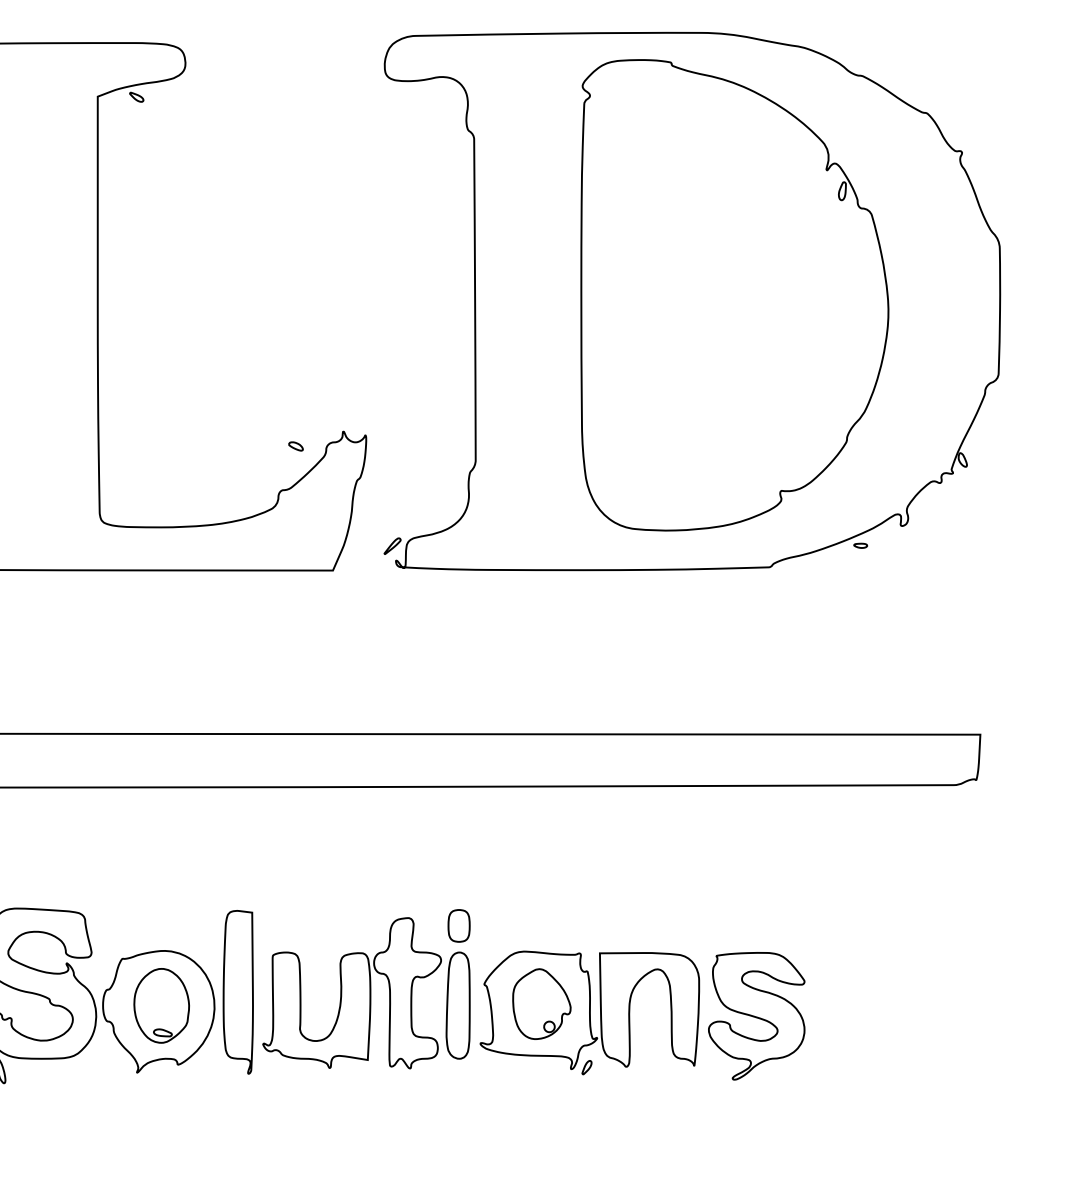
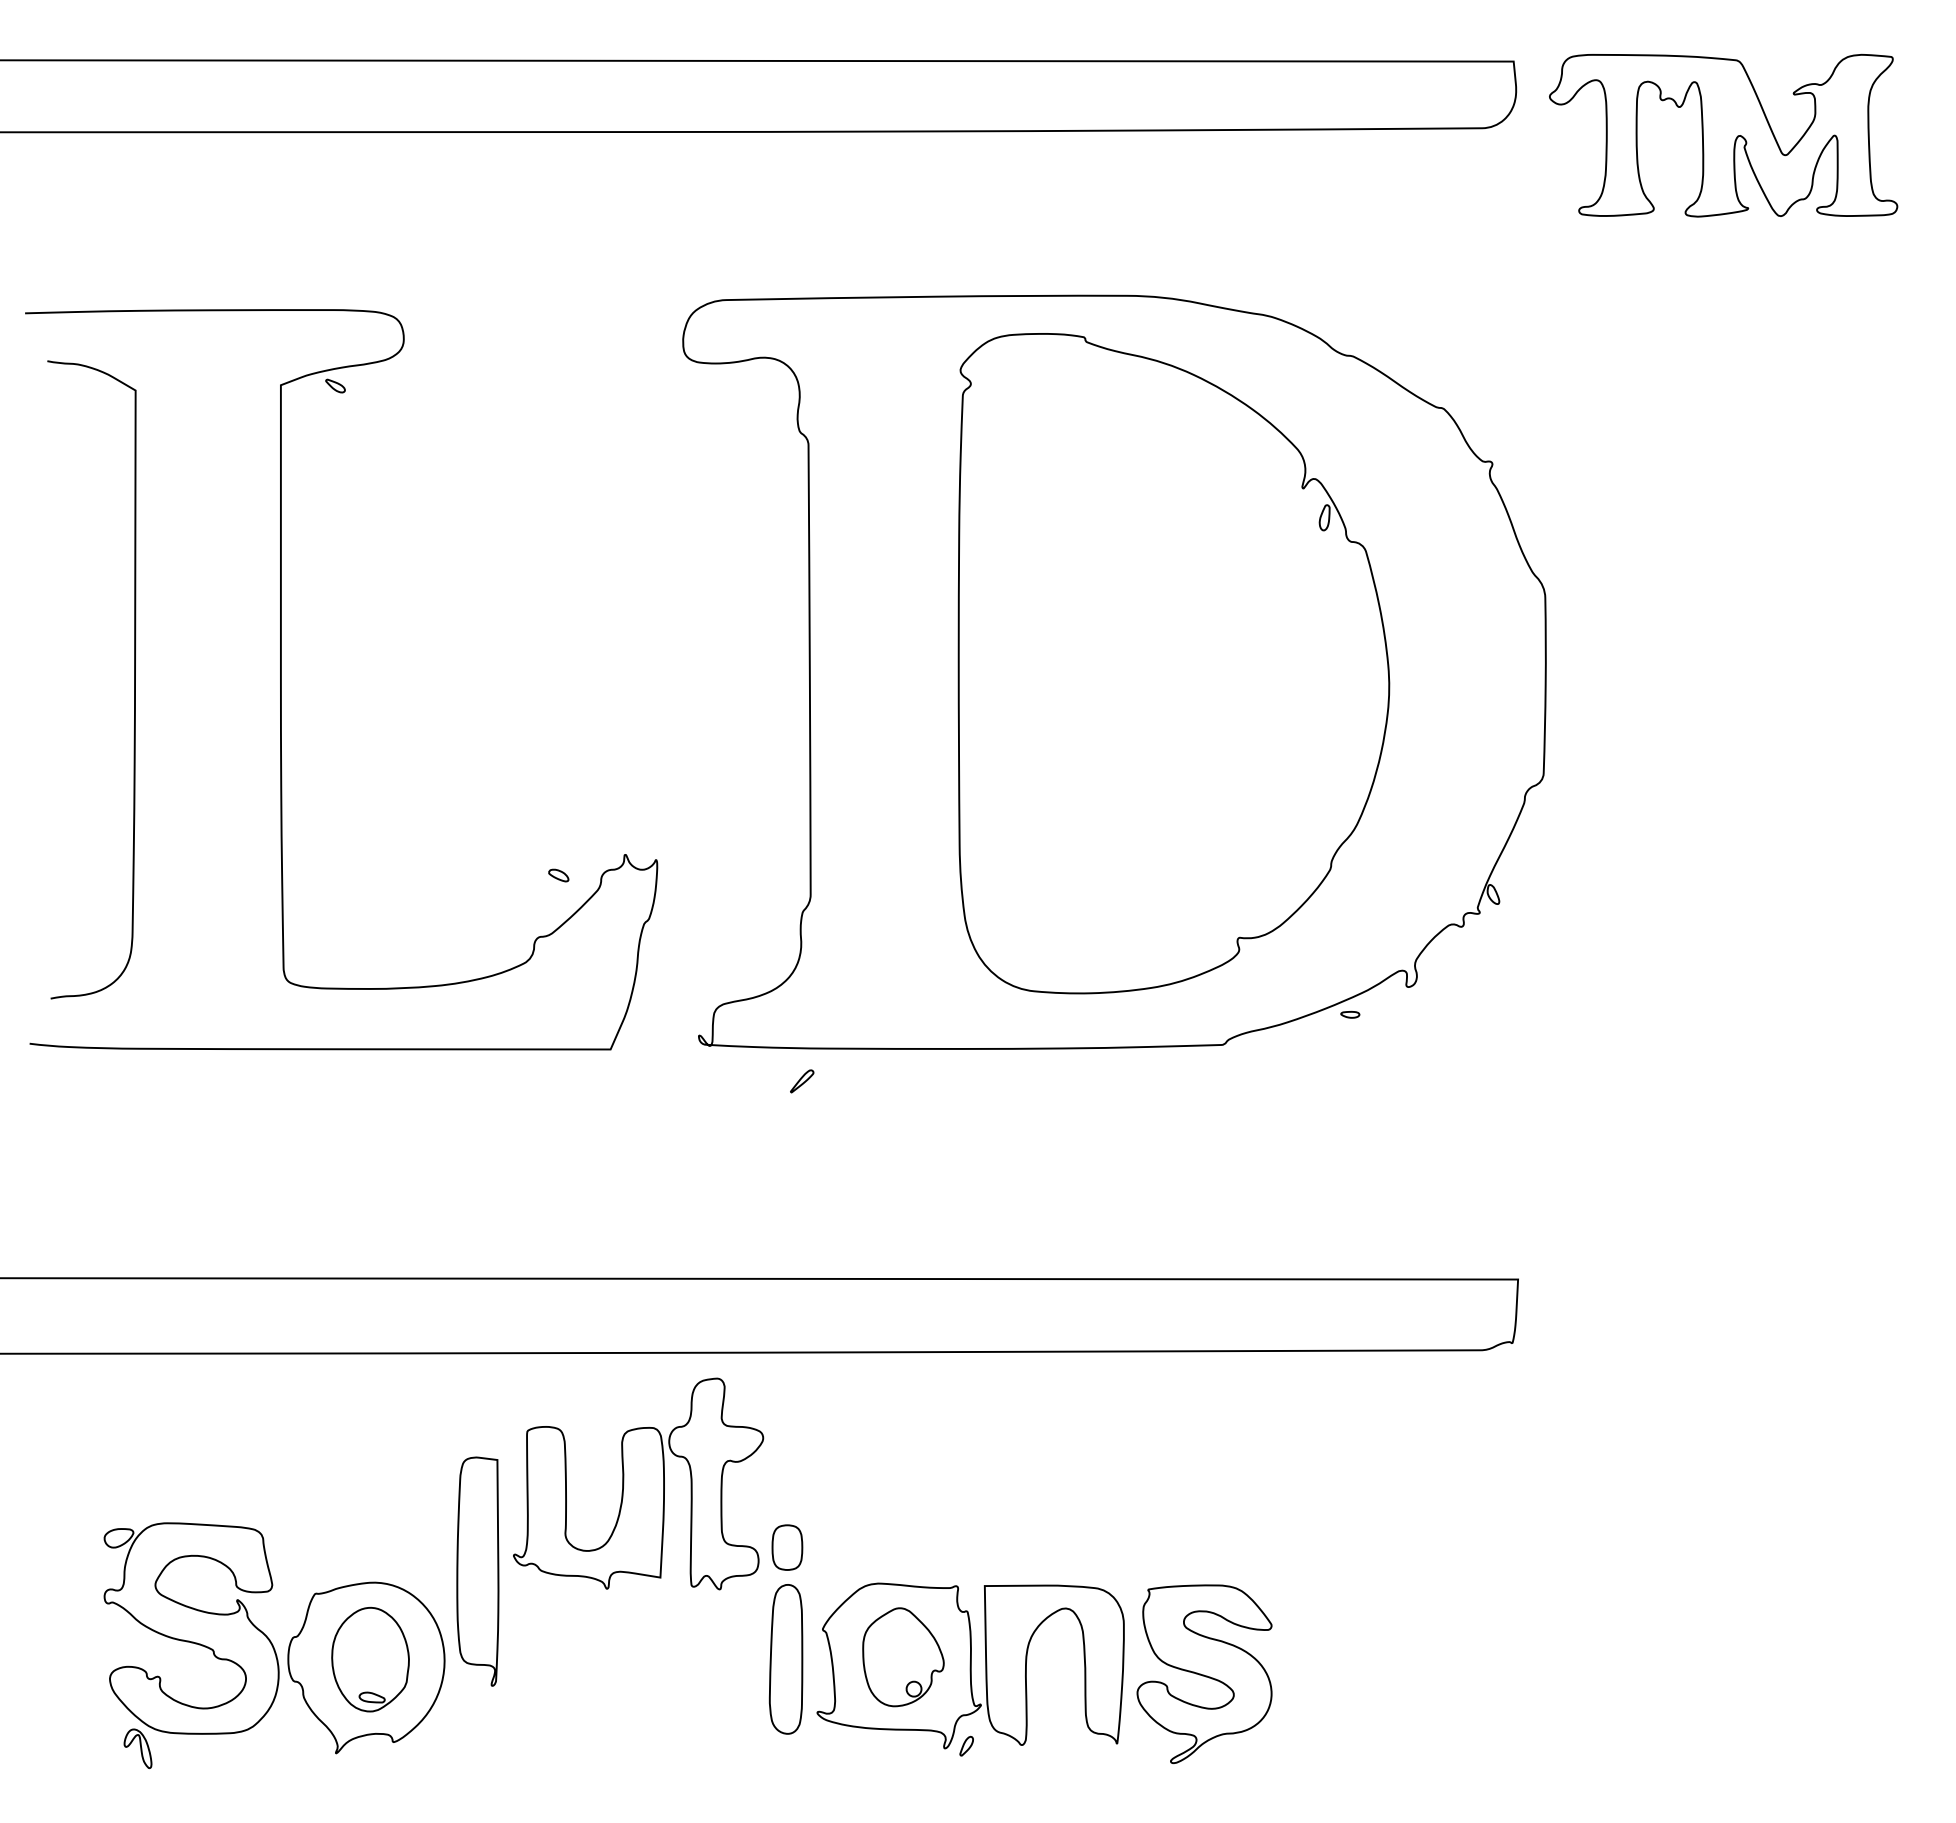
part: (392, 546) -> (802, 1081), moved
part: (238, 992) -> (477, 1571), moved
part: (352, 992) -> (638, 1483), moved

